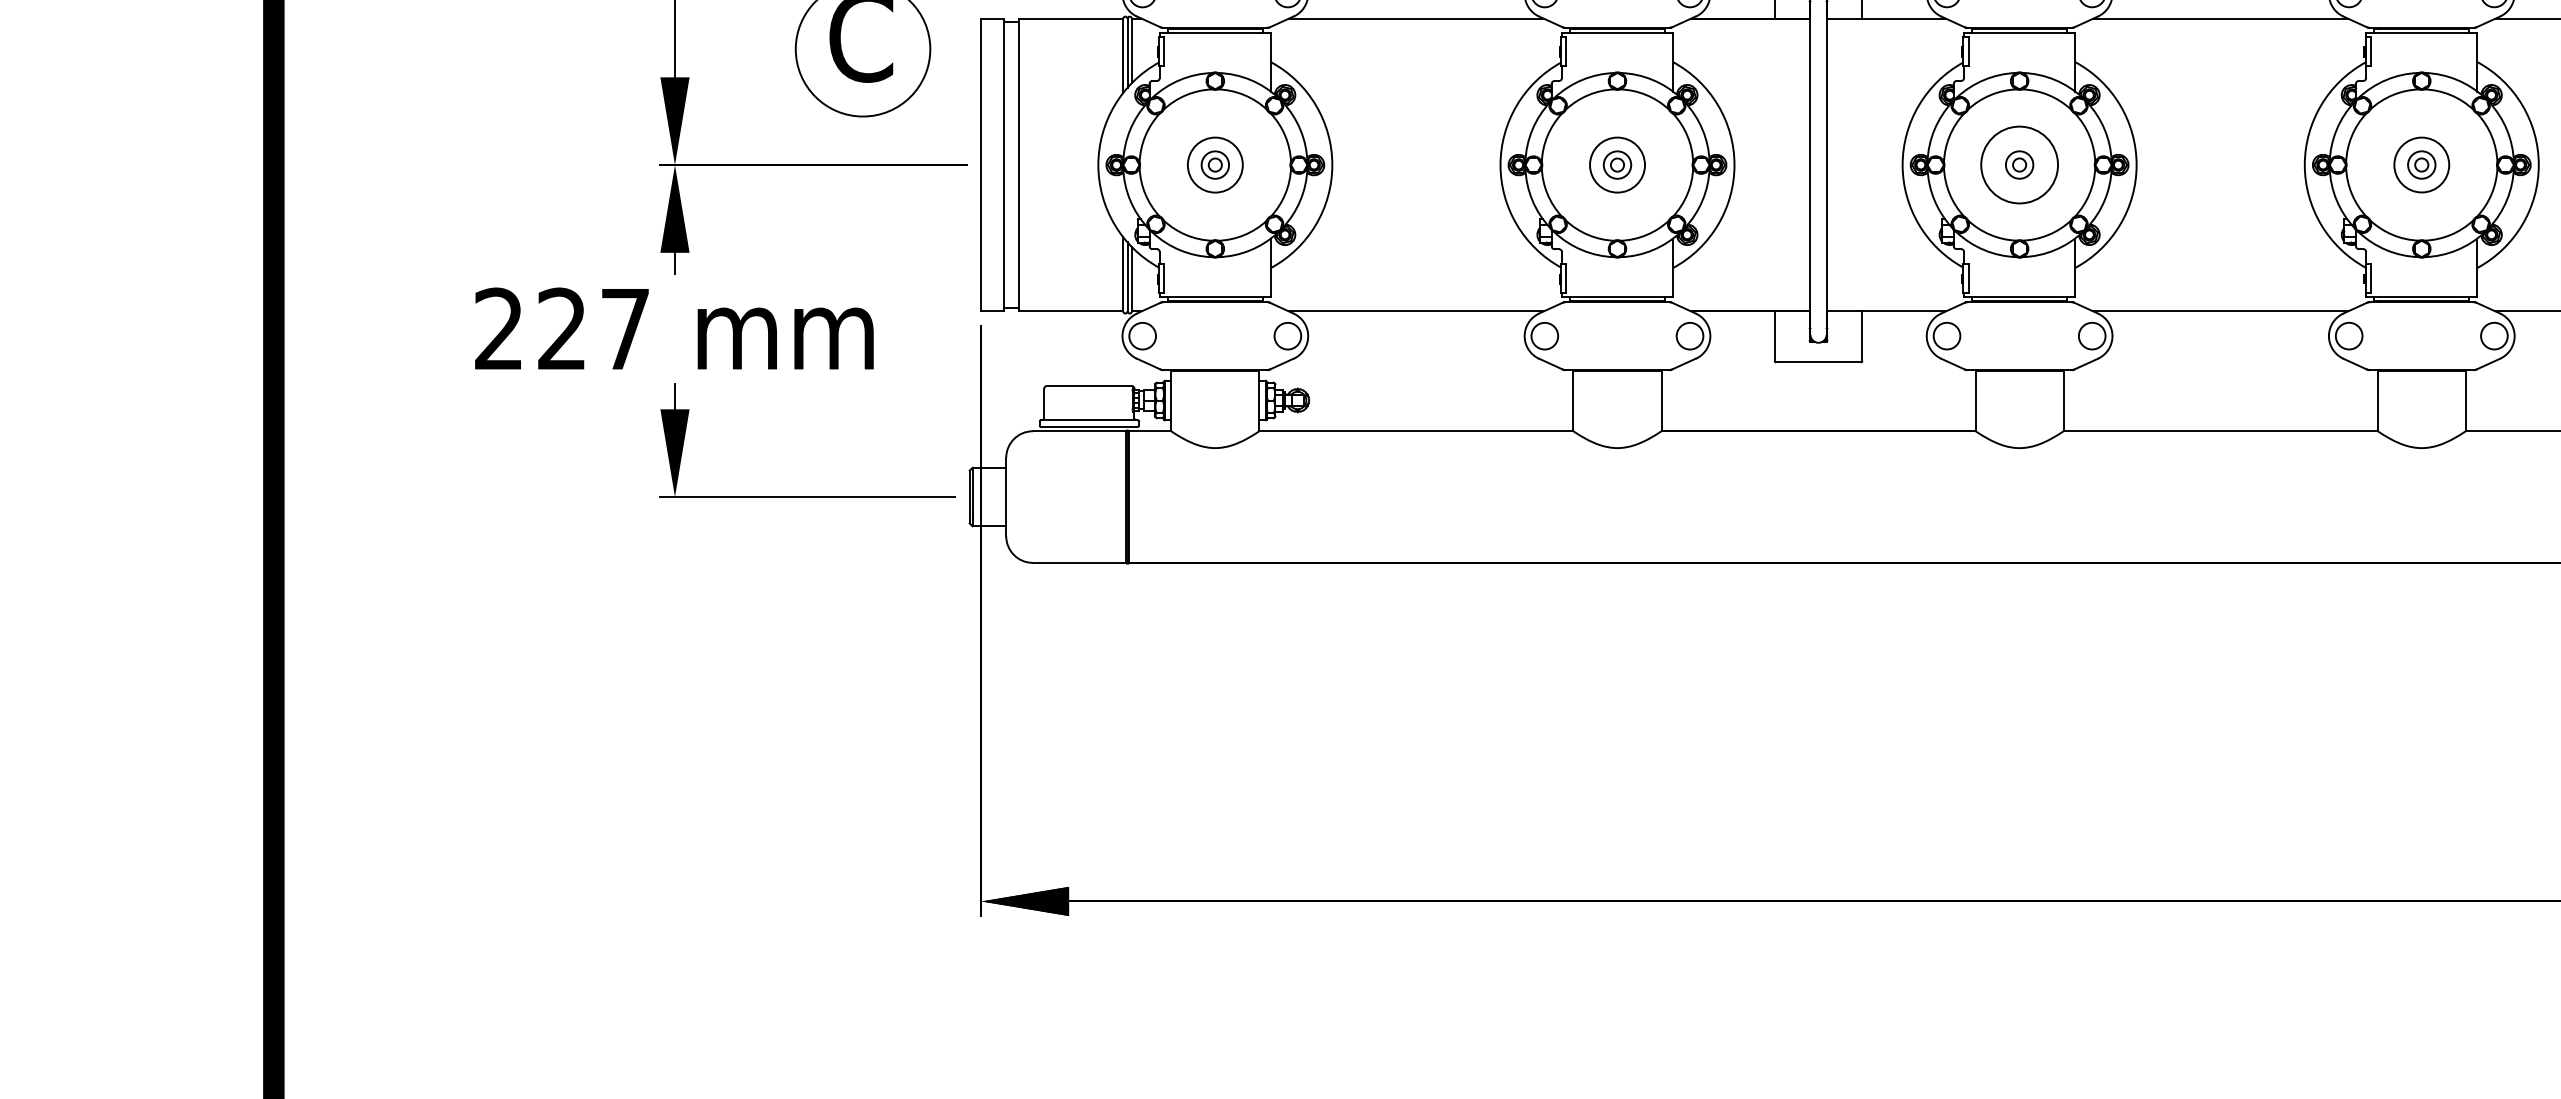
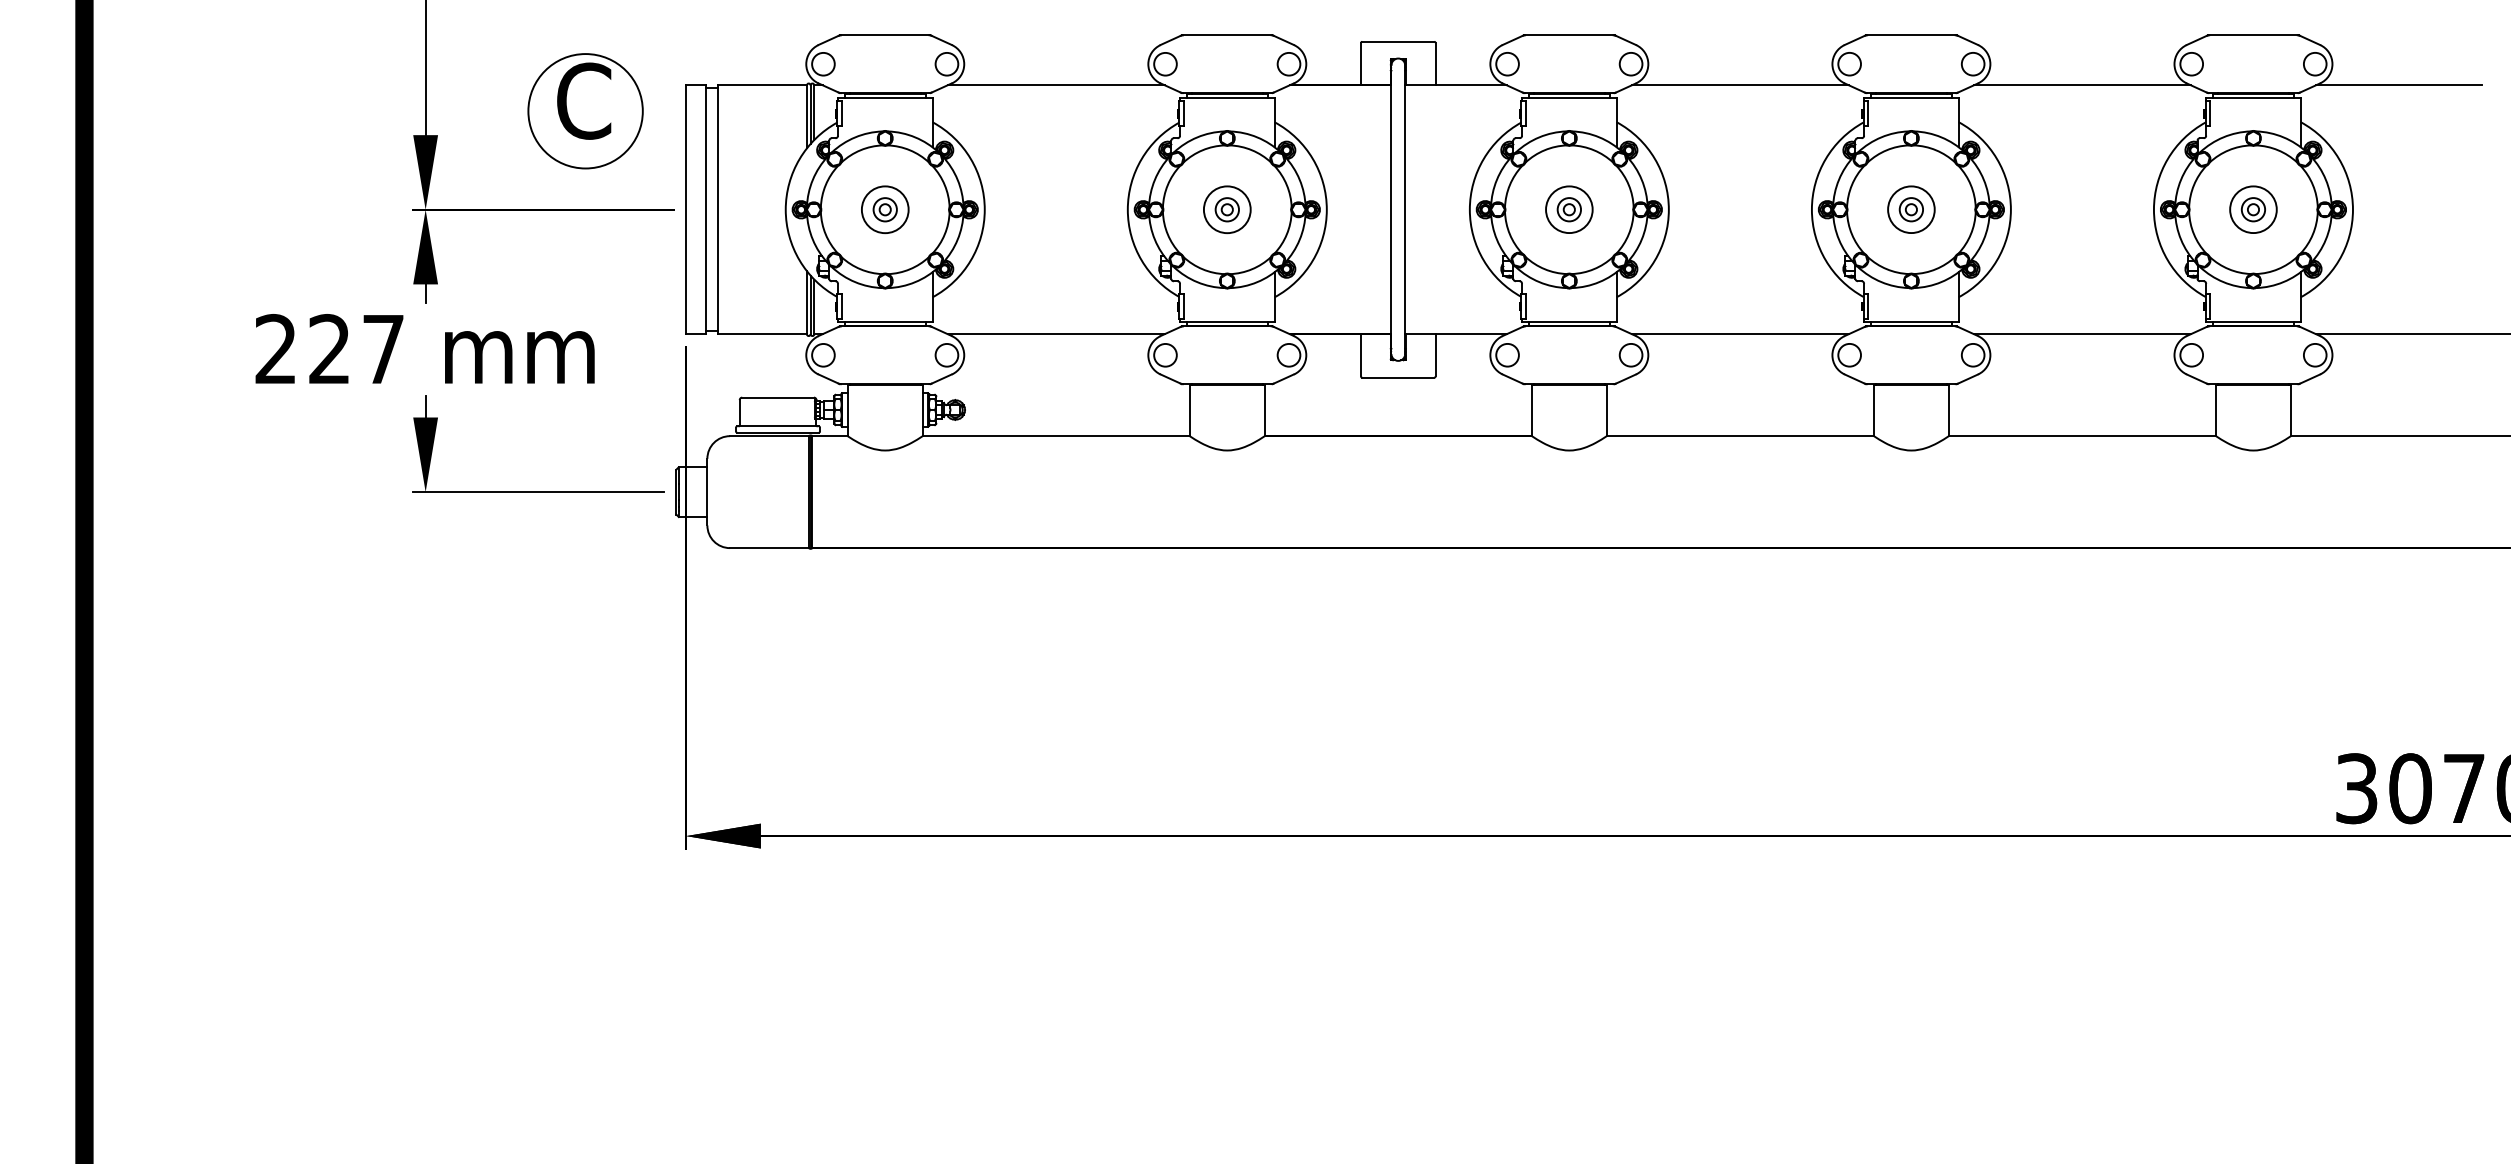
circle: (2019, 164) -> (1569, 209), size x0.71

